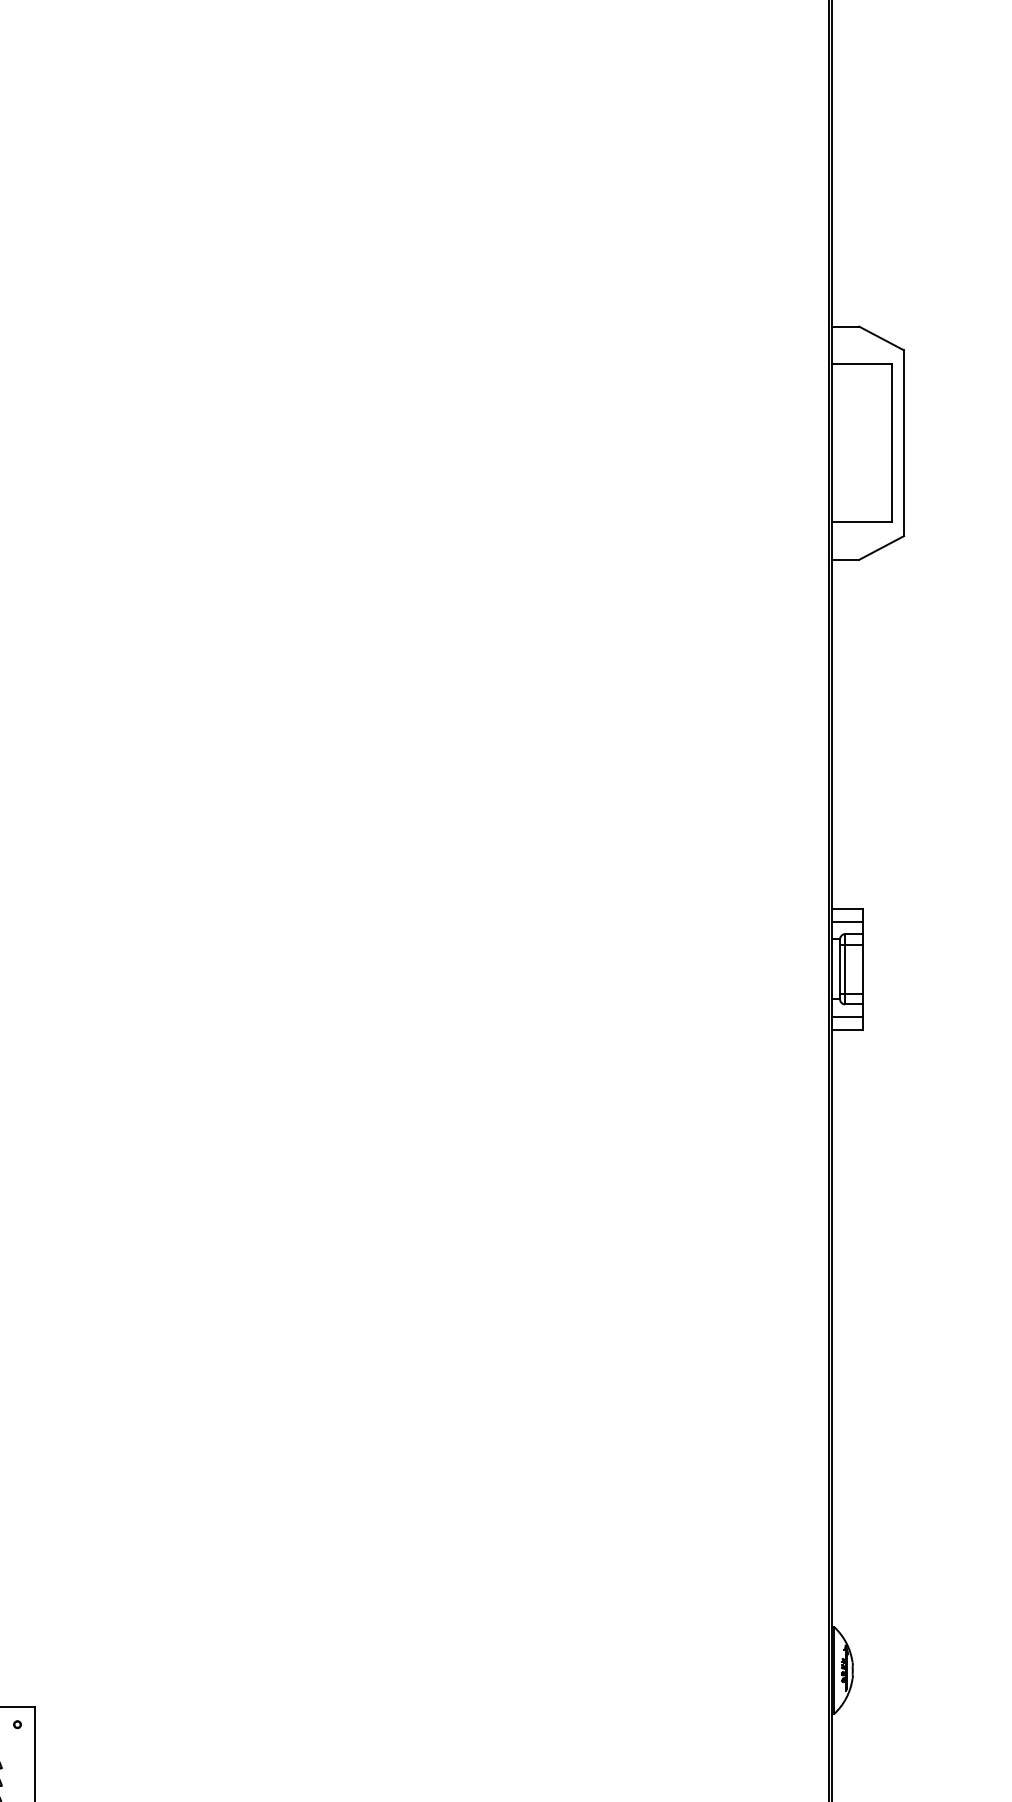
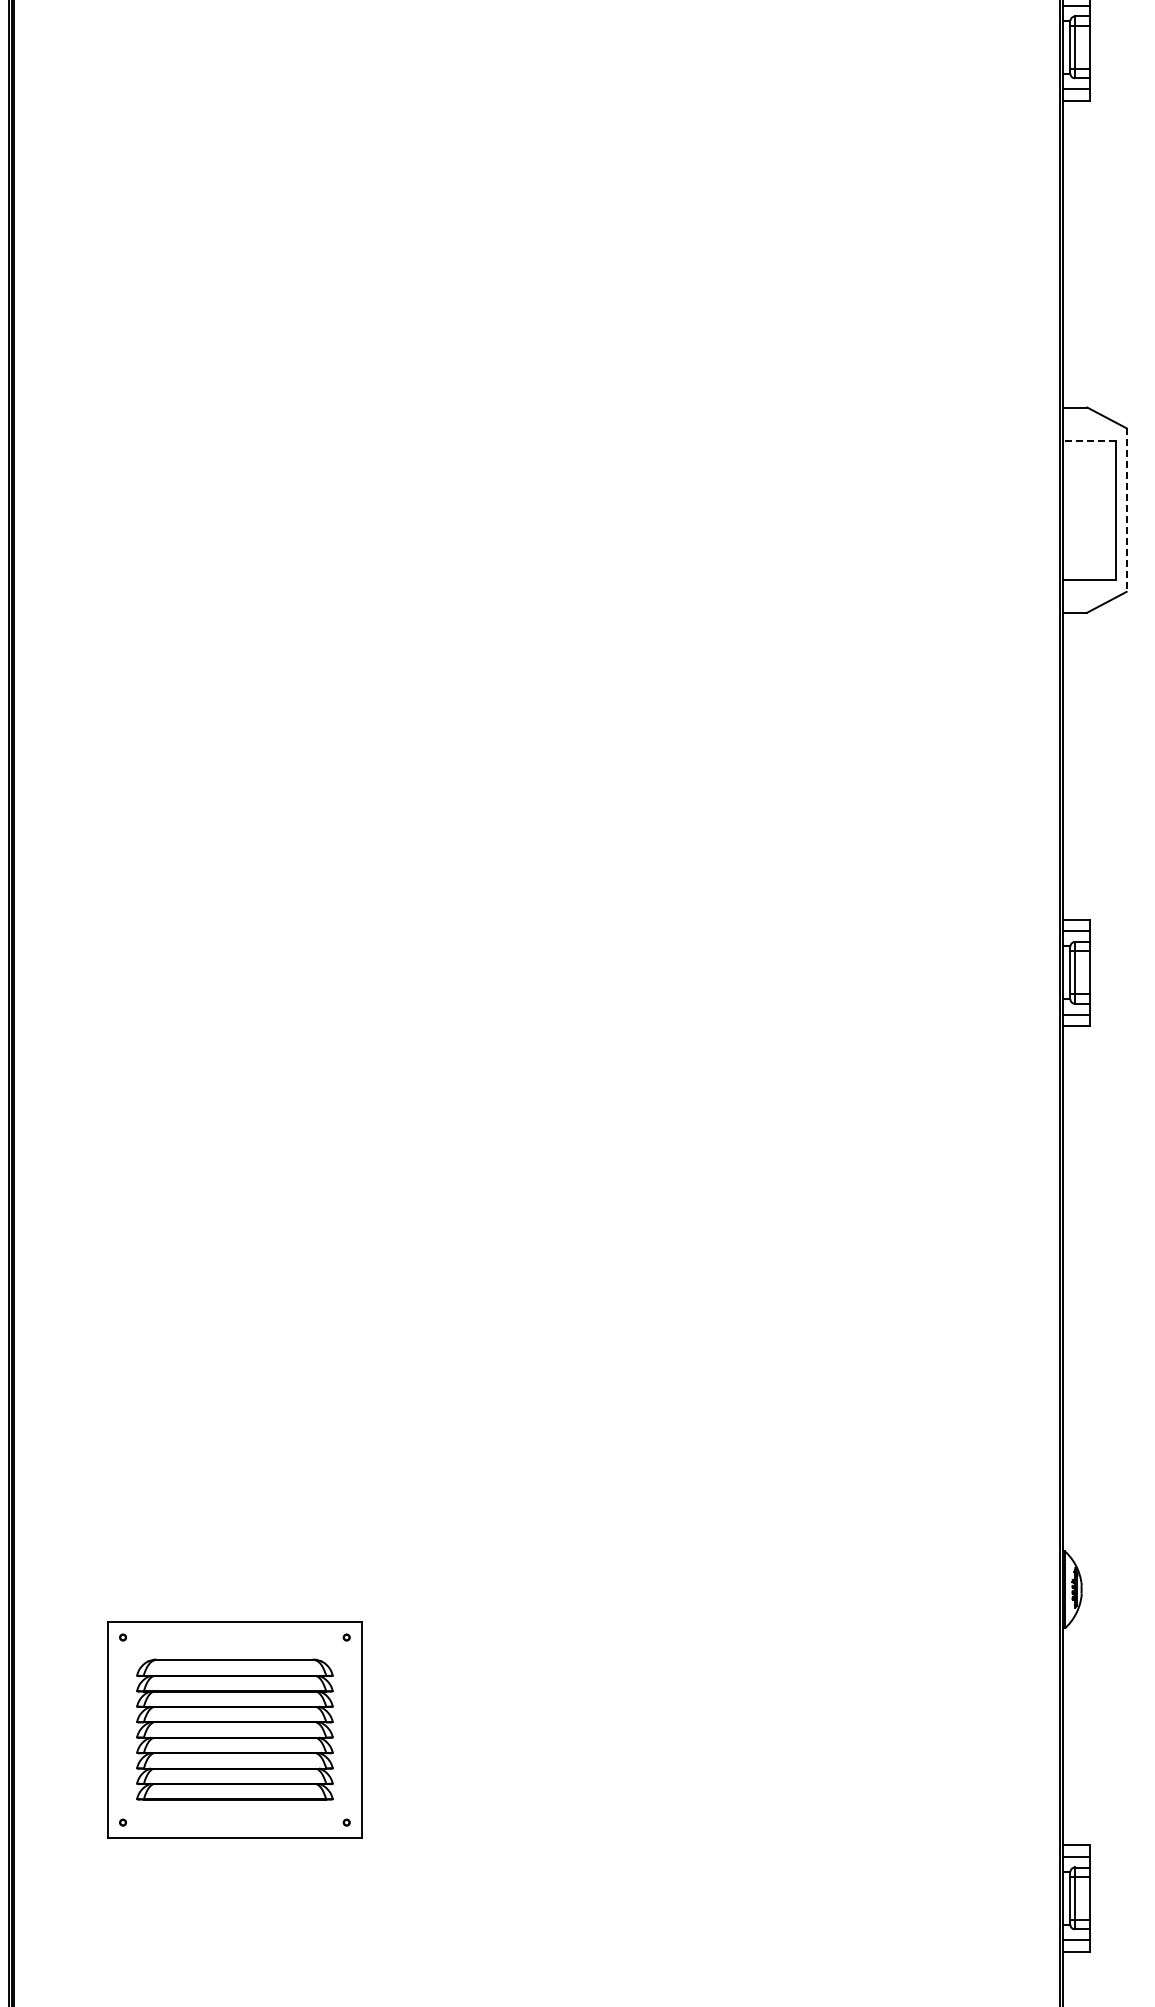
line: (860, 364) -> (1088, 440), solid -> dashed
line: (903, 443) -> (1126, 510), solid -> dashed

